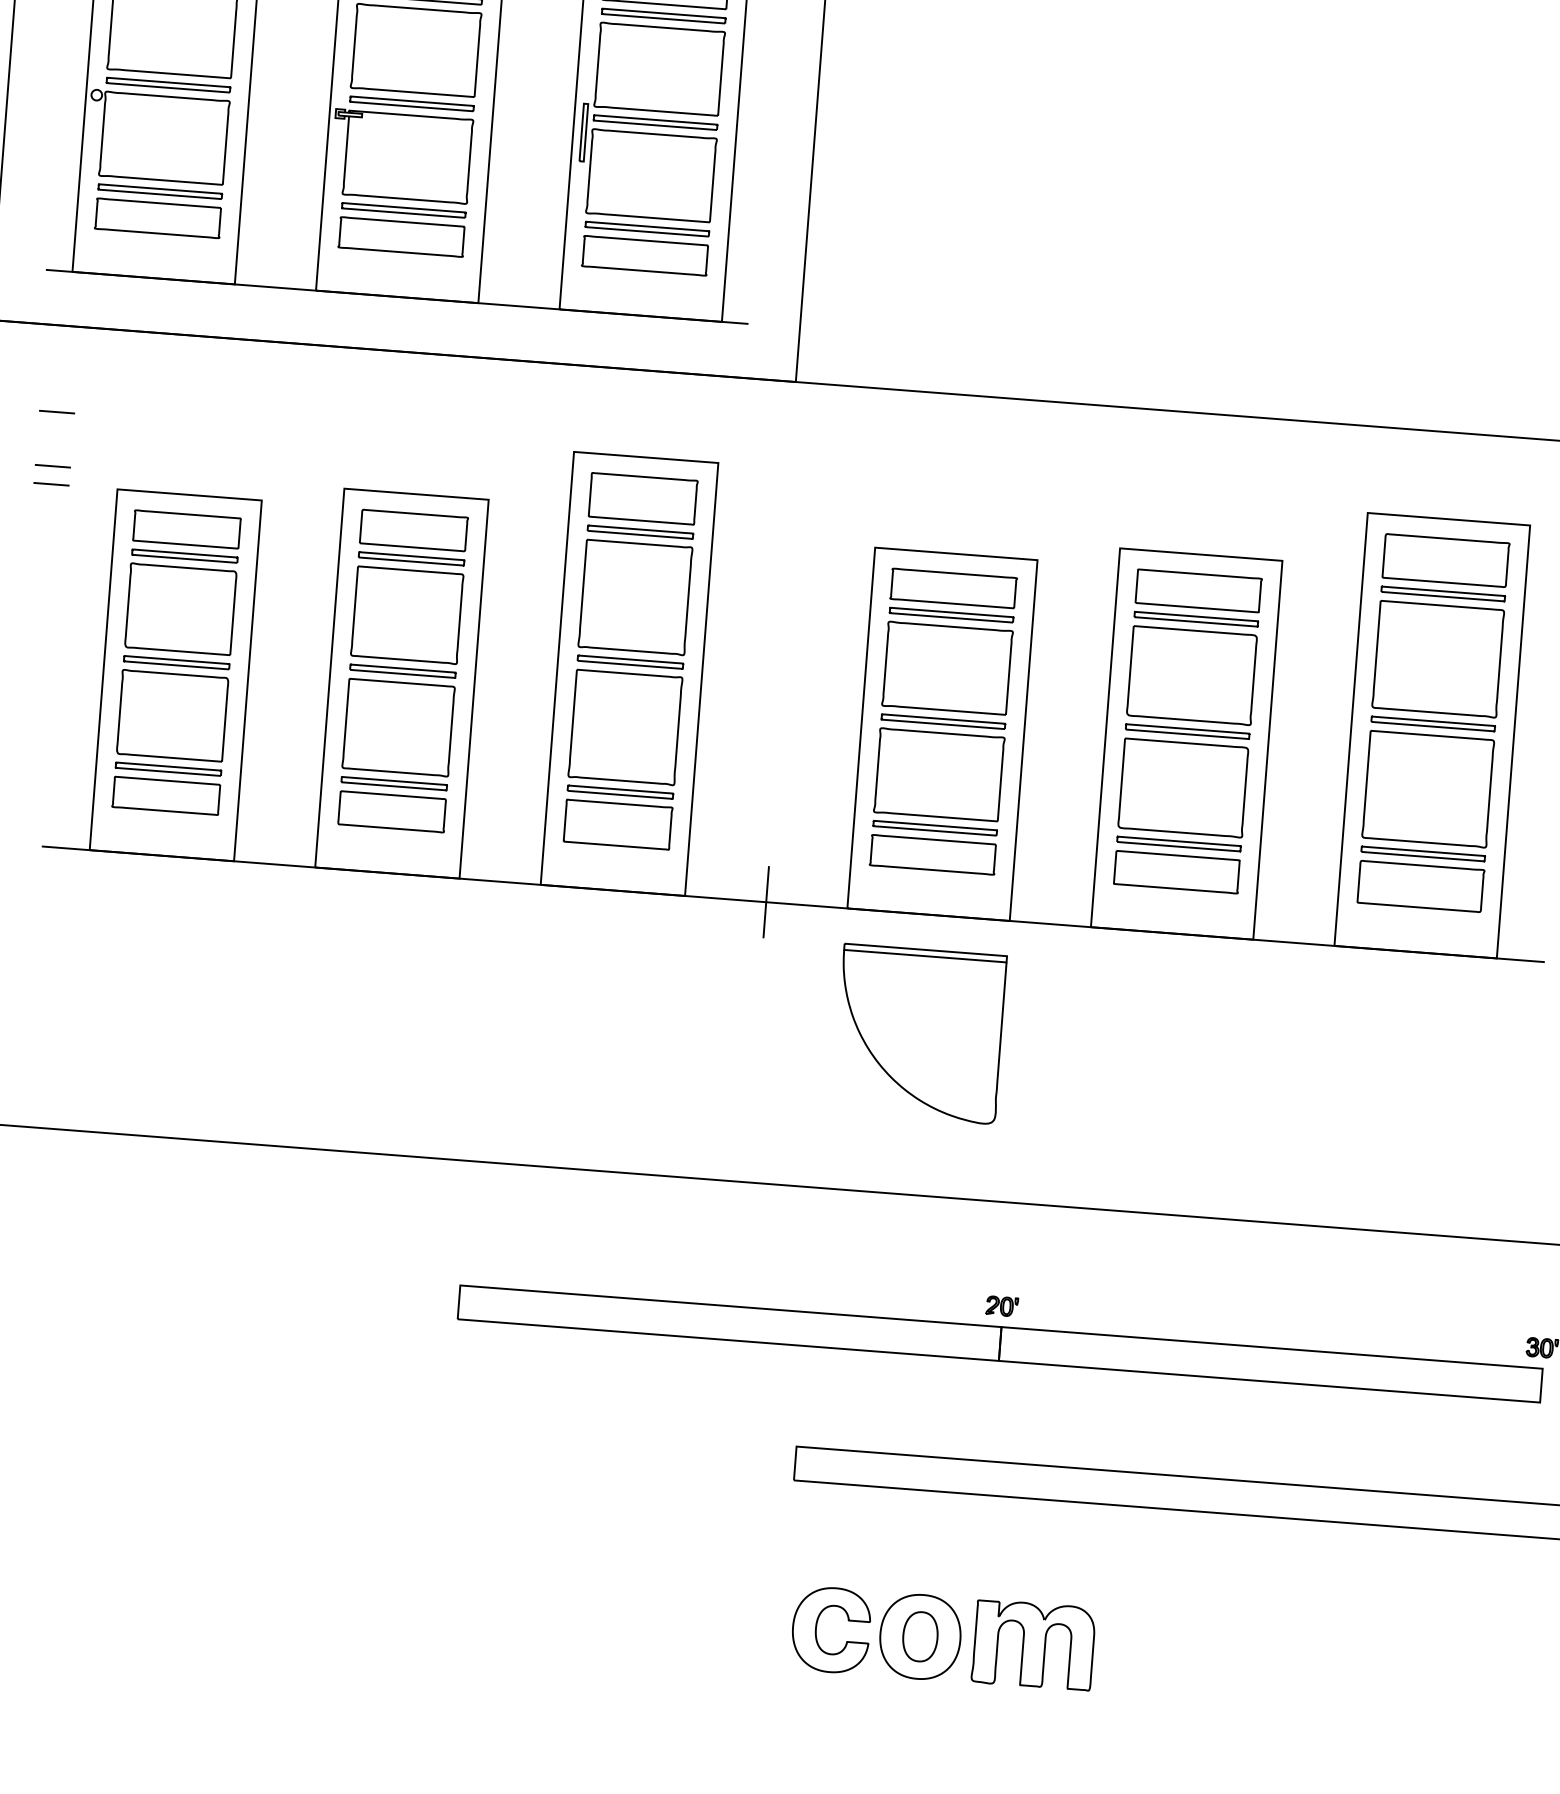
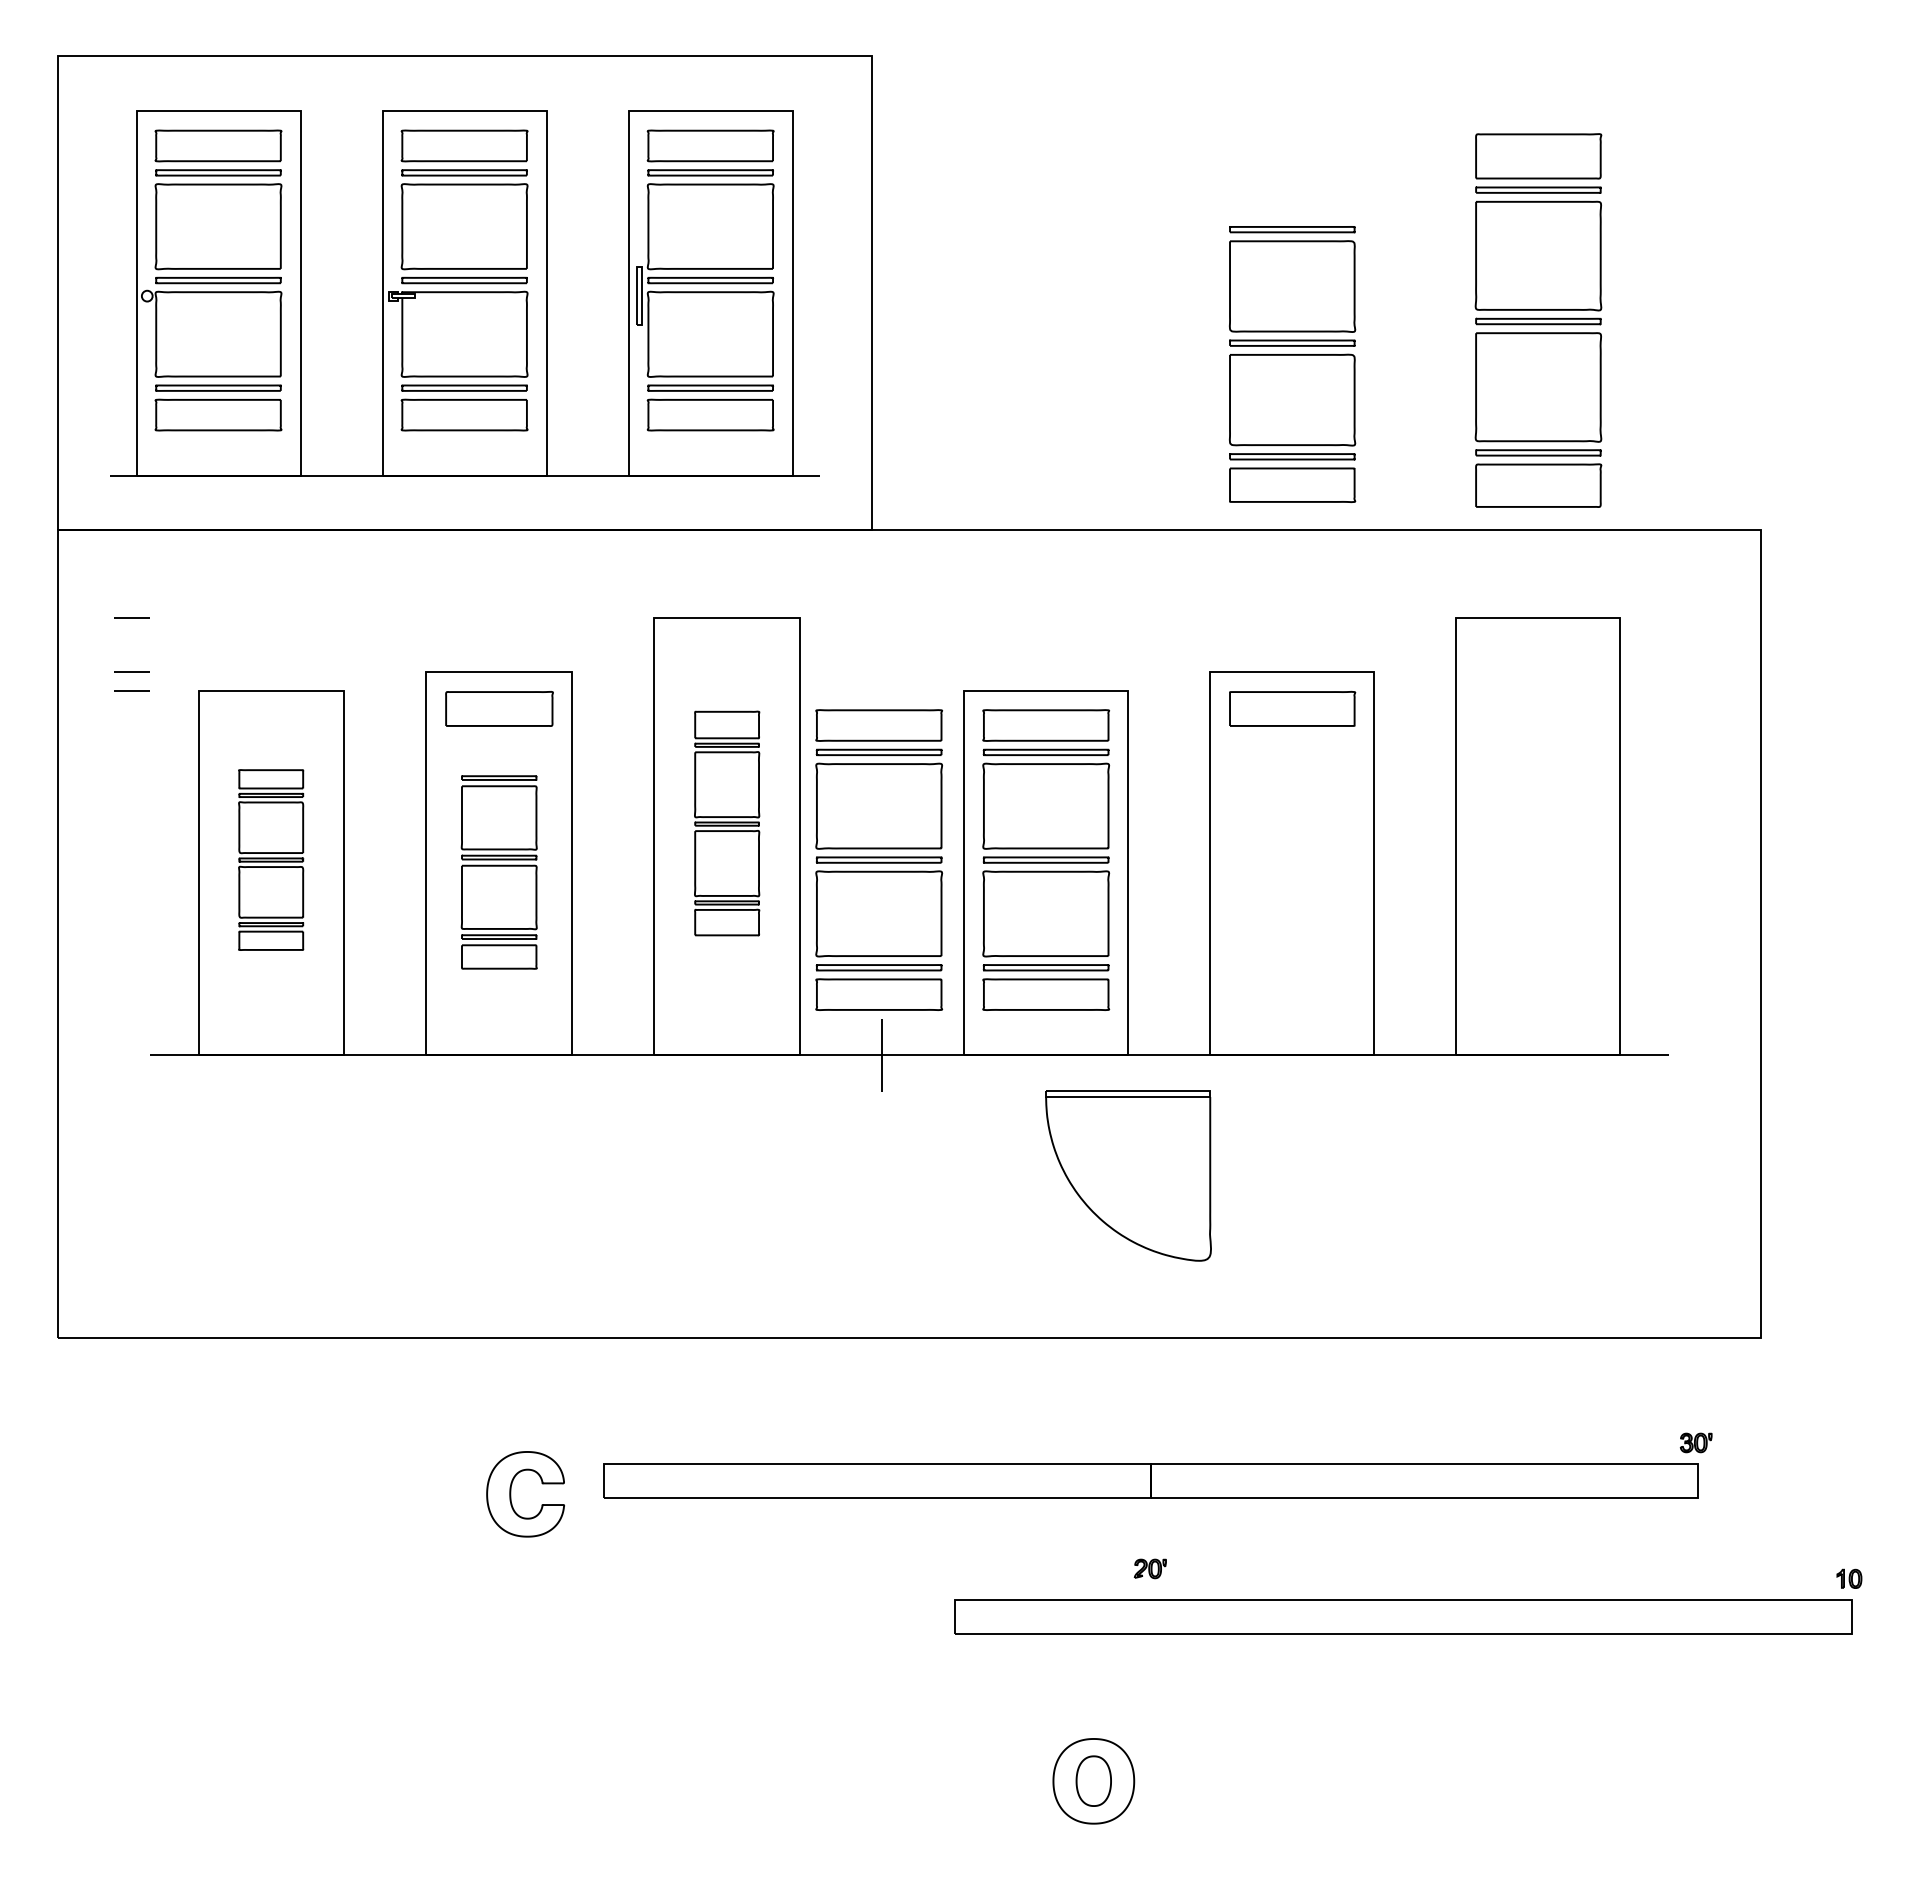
part: (629, 661) -> (726, 823), size x0.6
part: (175, 662) -> (270, 859), size x0.6
part: (400, 692) -> (498, 872), size x0.7
part: (778, 708) -> (879, 859), added
part: (1433, 722) -> (1538, 320), moved
part: (1186, 752) -> (1292, 364), moved
part: (919, 1033) -> (1128, 1175), moved
part: (1001, 1305) -> (1149, 1568), moved
part: (817, 1629) -> (511, 1494), moved
part: (1033, 1644) -> (1208, 1780), removed

